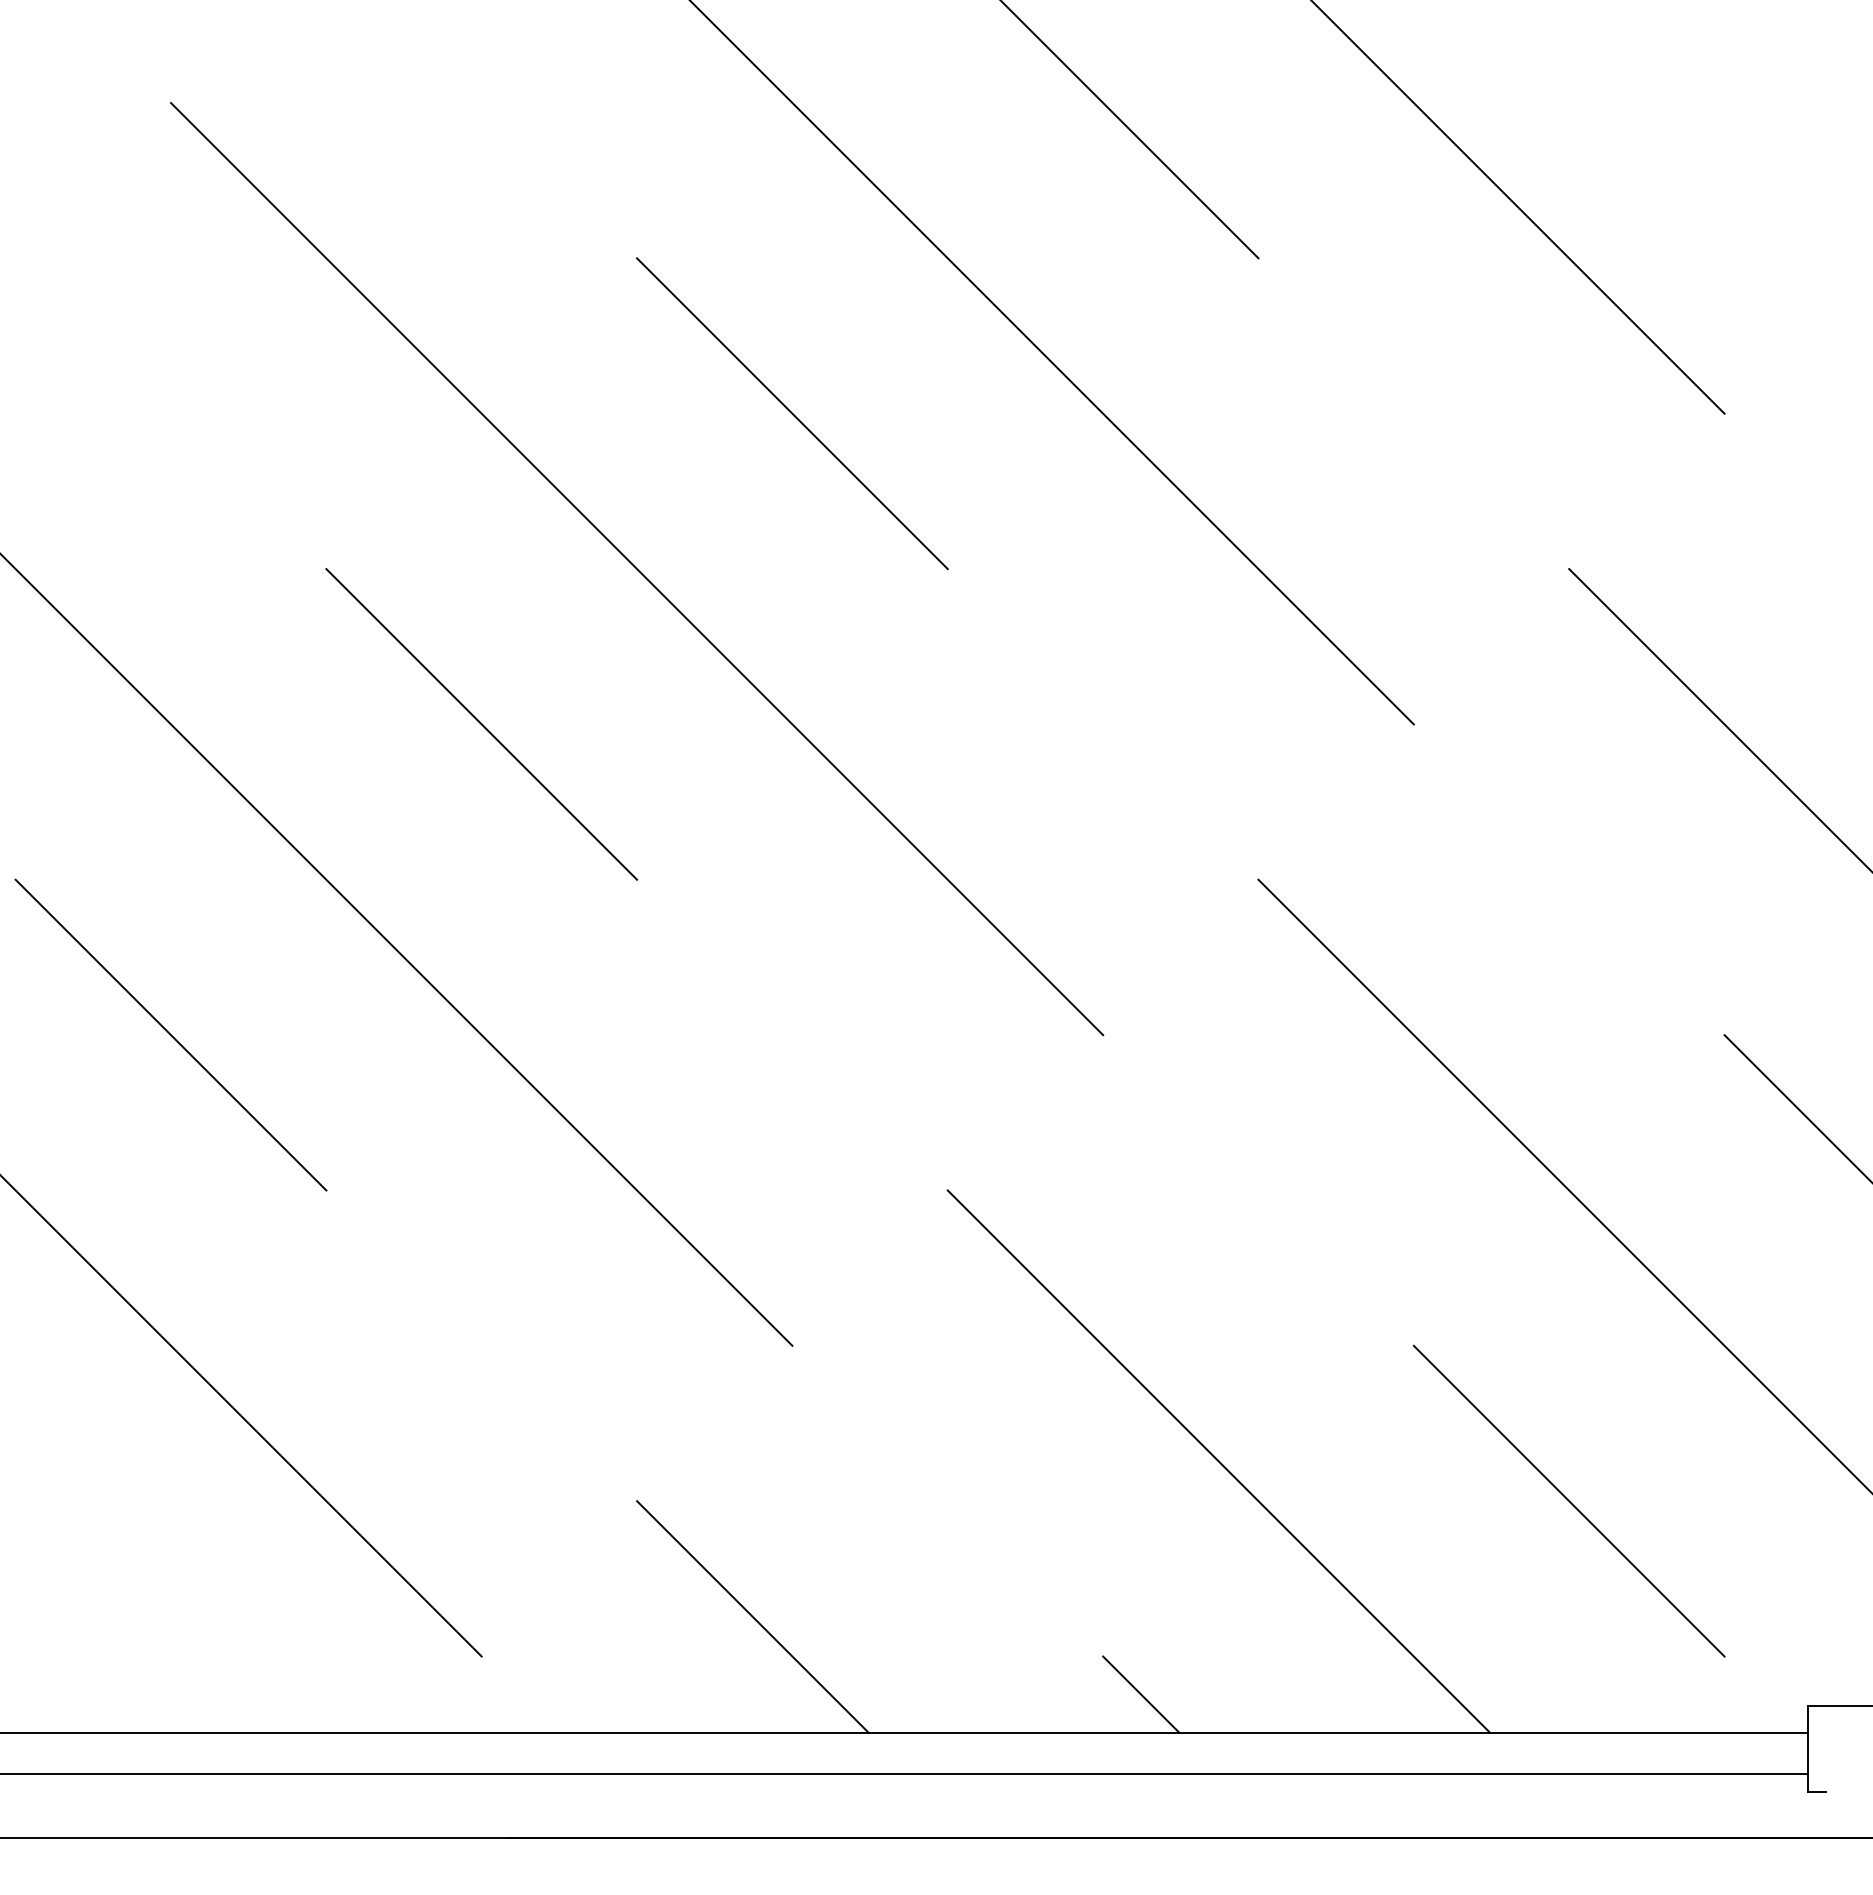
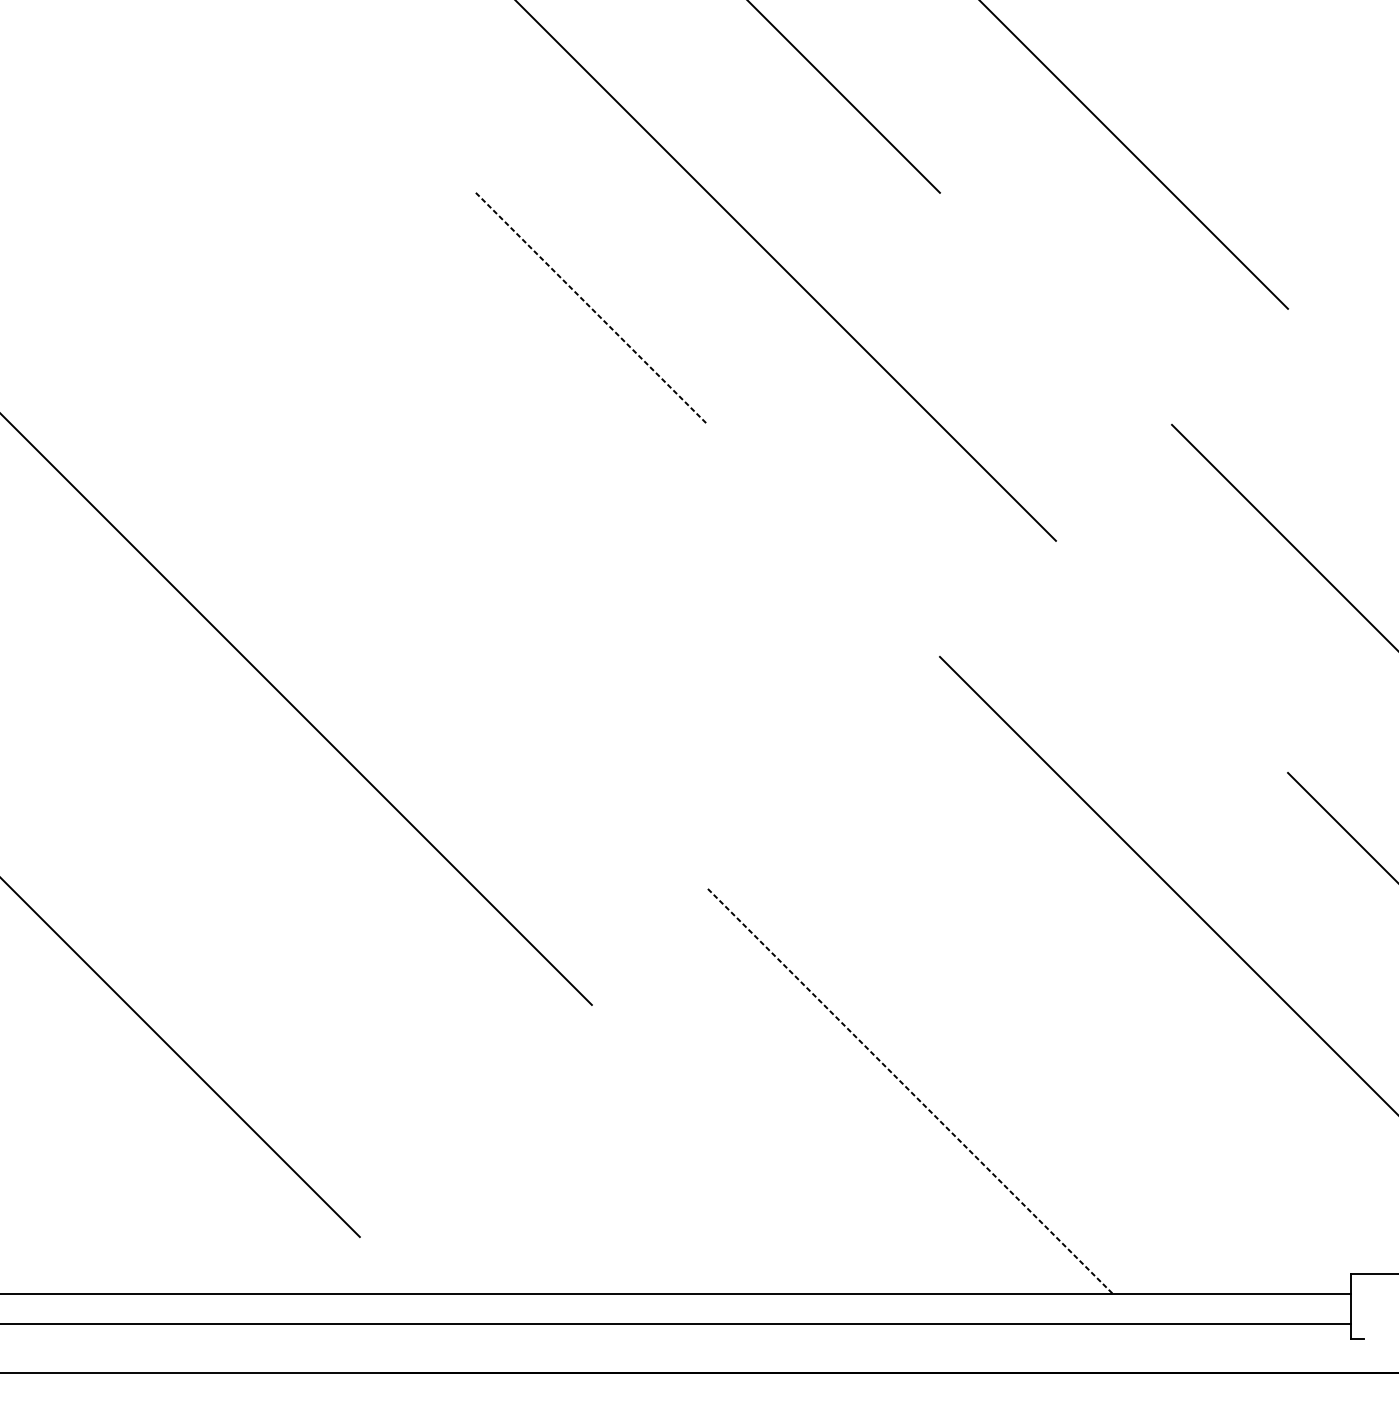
line: (792, 413) -> (591, 308), solid -> dashed
line: (637, 569) -> (476, 425), removed
line: (481, 724) -> (359, 540), removed
line: (170, 1034) -> (127, 772), removed
line: (1219, 1461) -> (910, 1091), solid -> dashed
line: (1568, 1500) -> (1171, 1120), removed
line: (752, 1616) -> (562, 1207), removed
line: (1141, 1694) -> (852, 1265), removed

